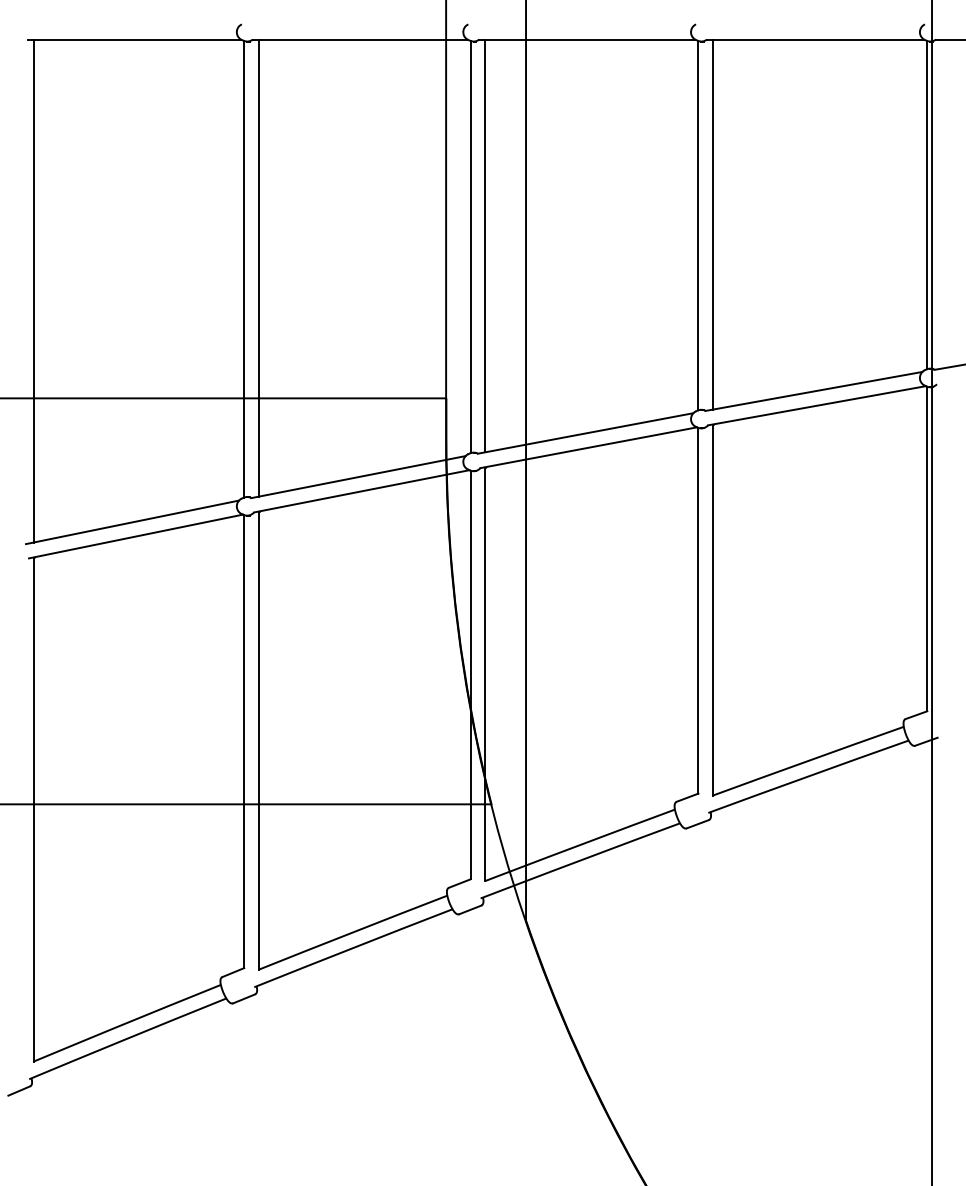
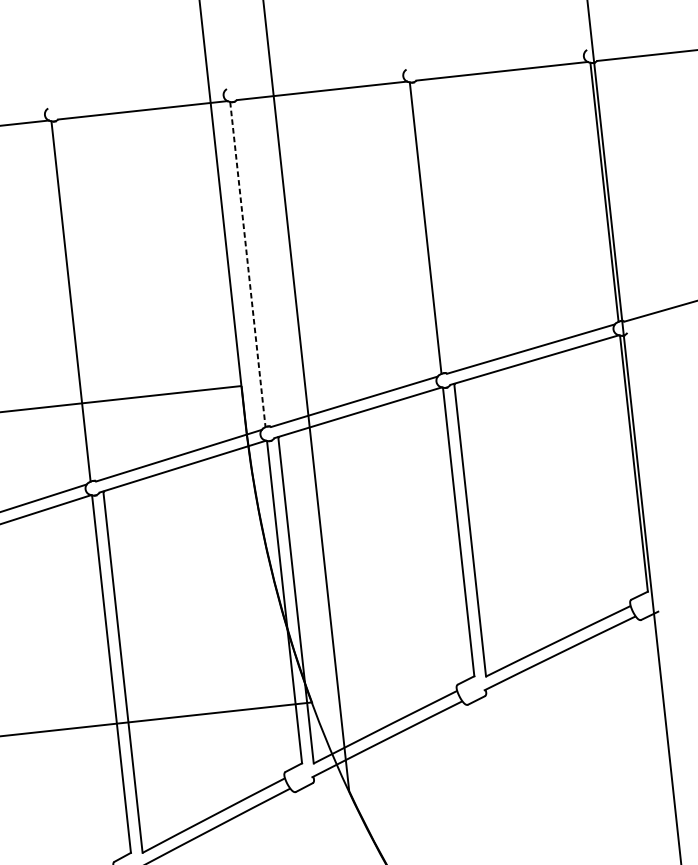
line: (713, 224) -> (437, 225), removed
line: (485, 245) -> (259, 262), removed
line: (470, 247) -> (247, 264), solid -> dashed
line: (258, 267) -> (82, 298), removed

